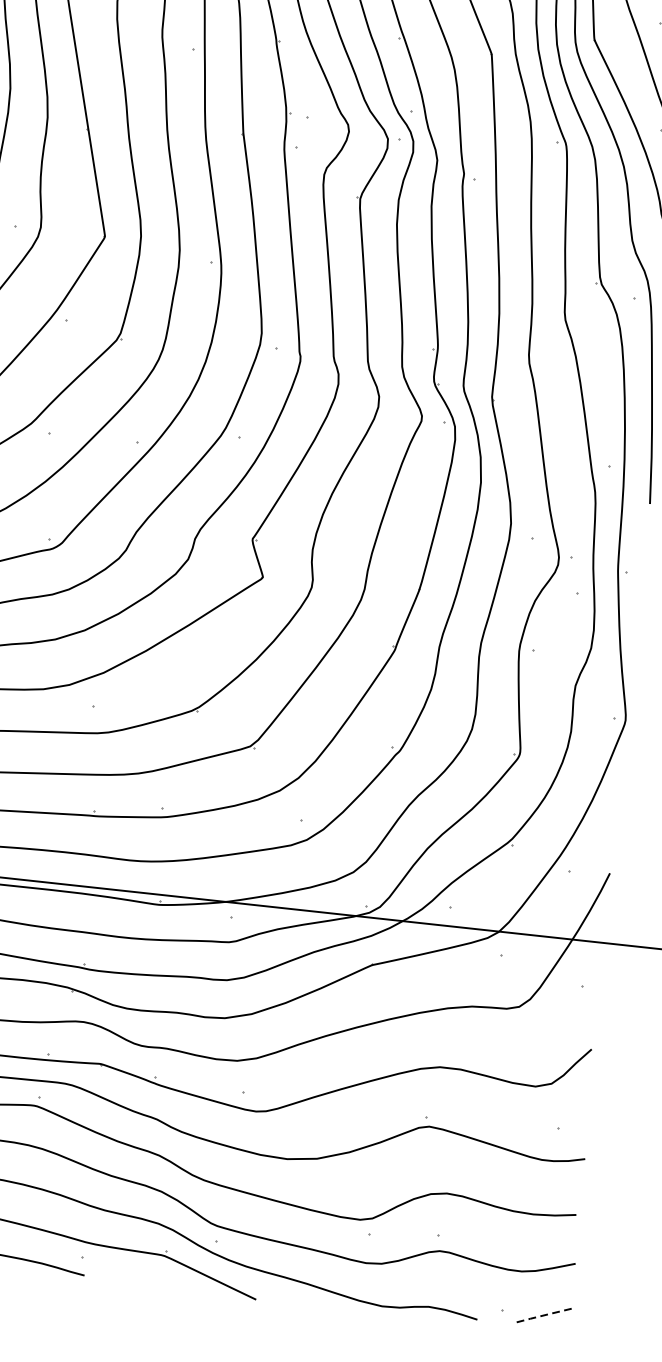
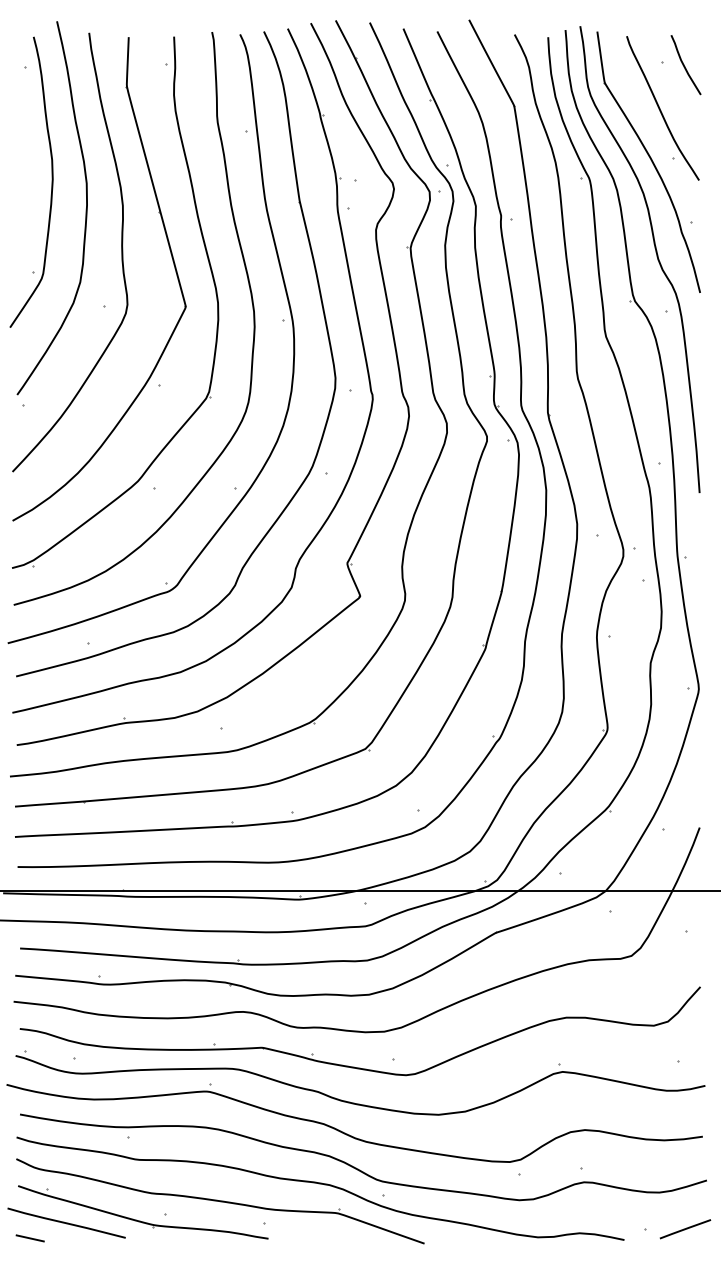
line: (546, 1315) -> (685, 1229), dashed -> solid

